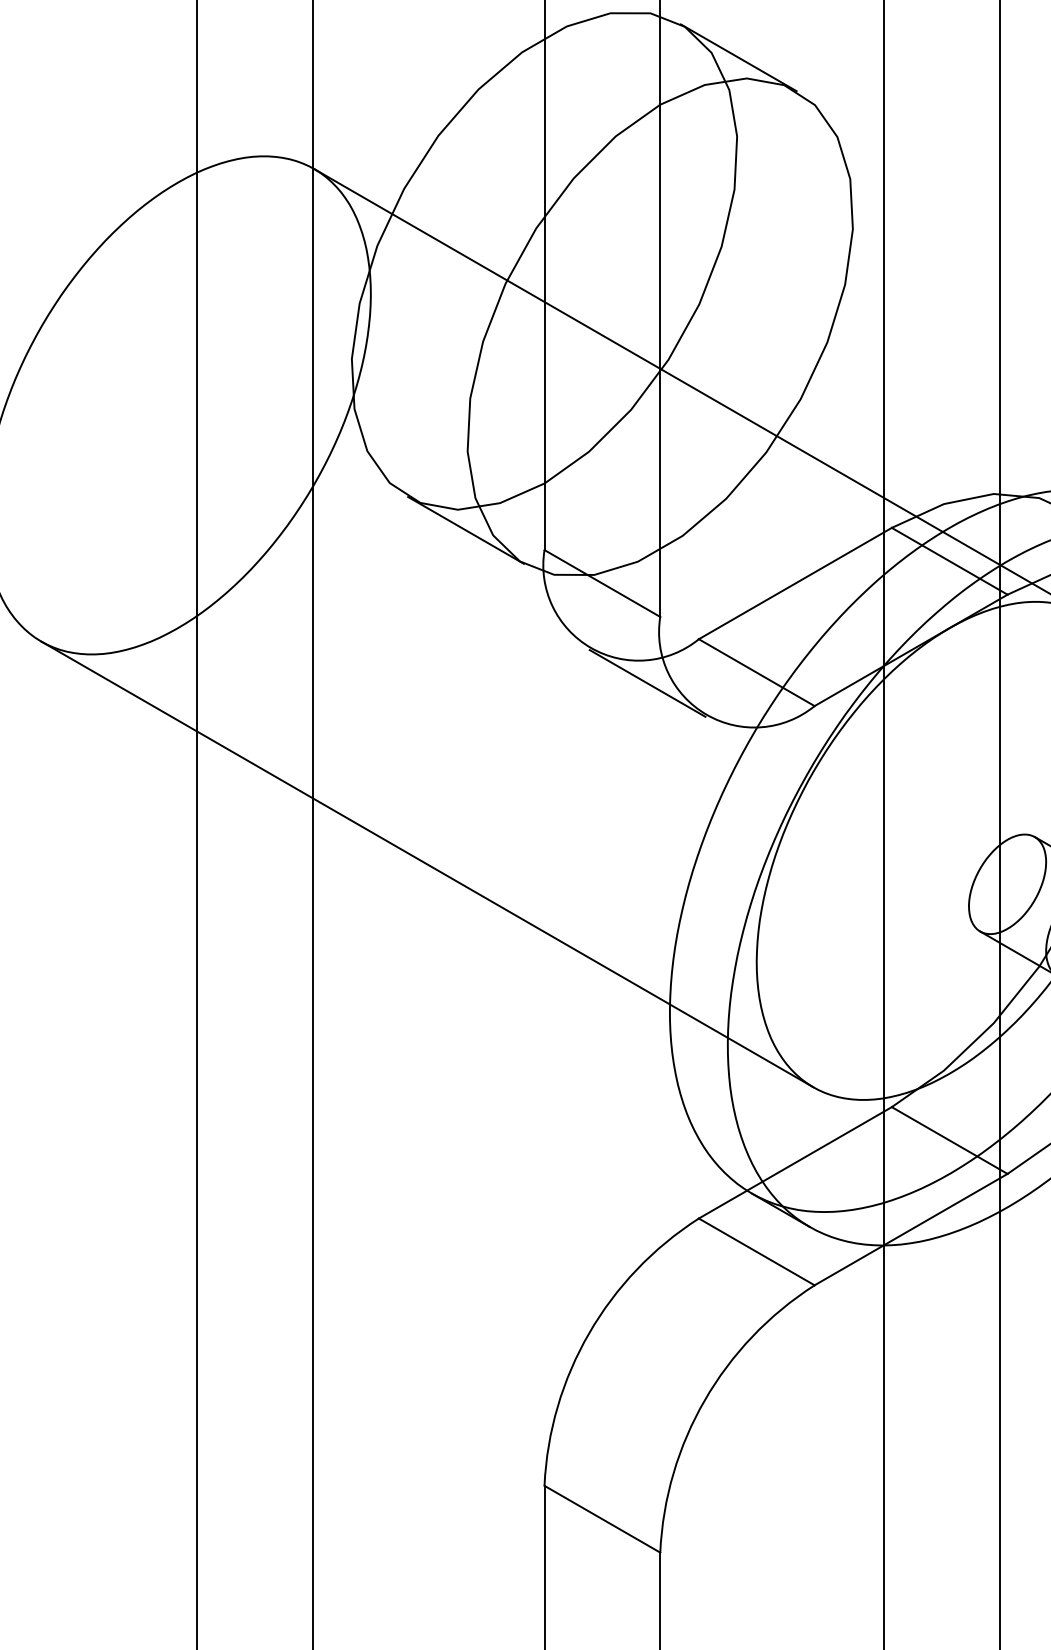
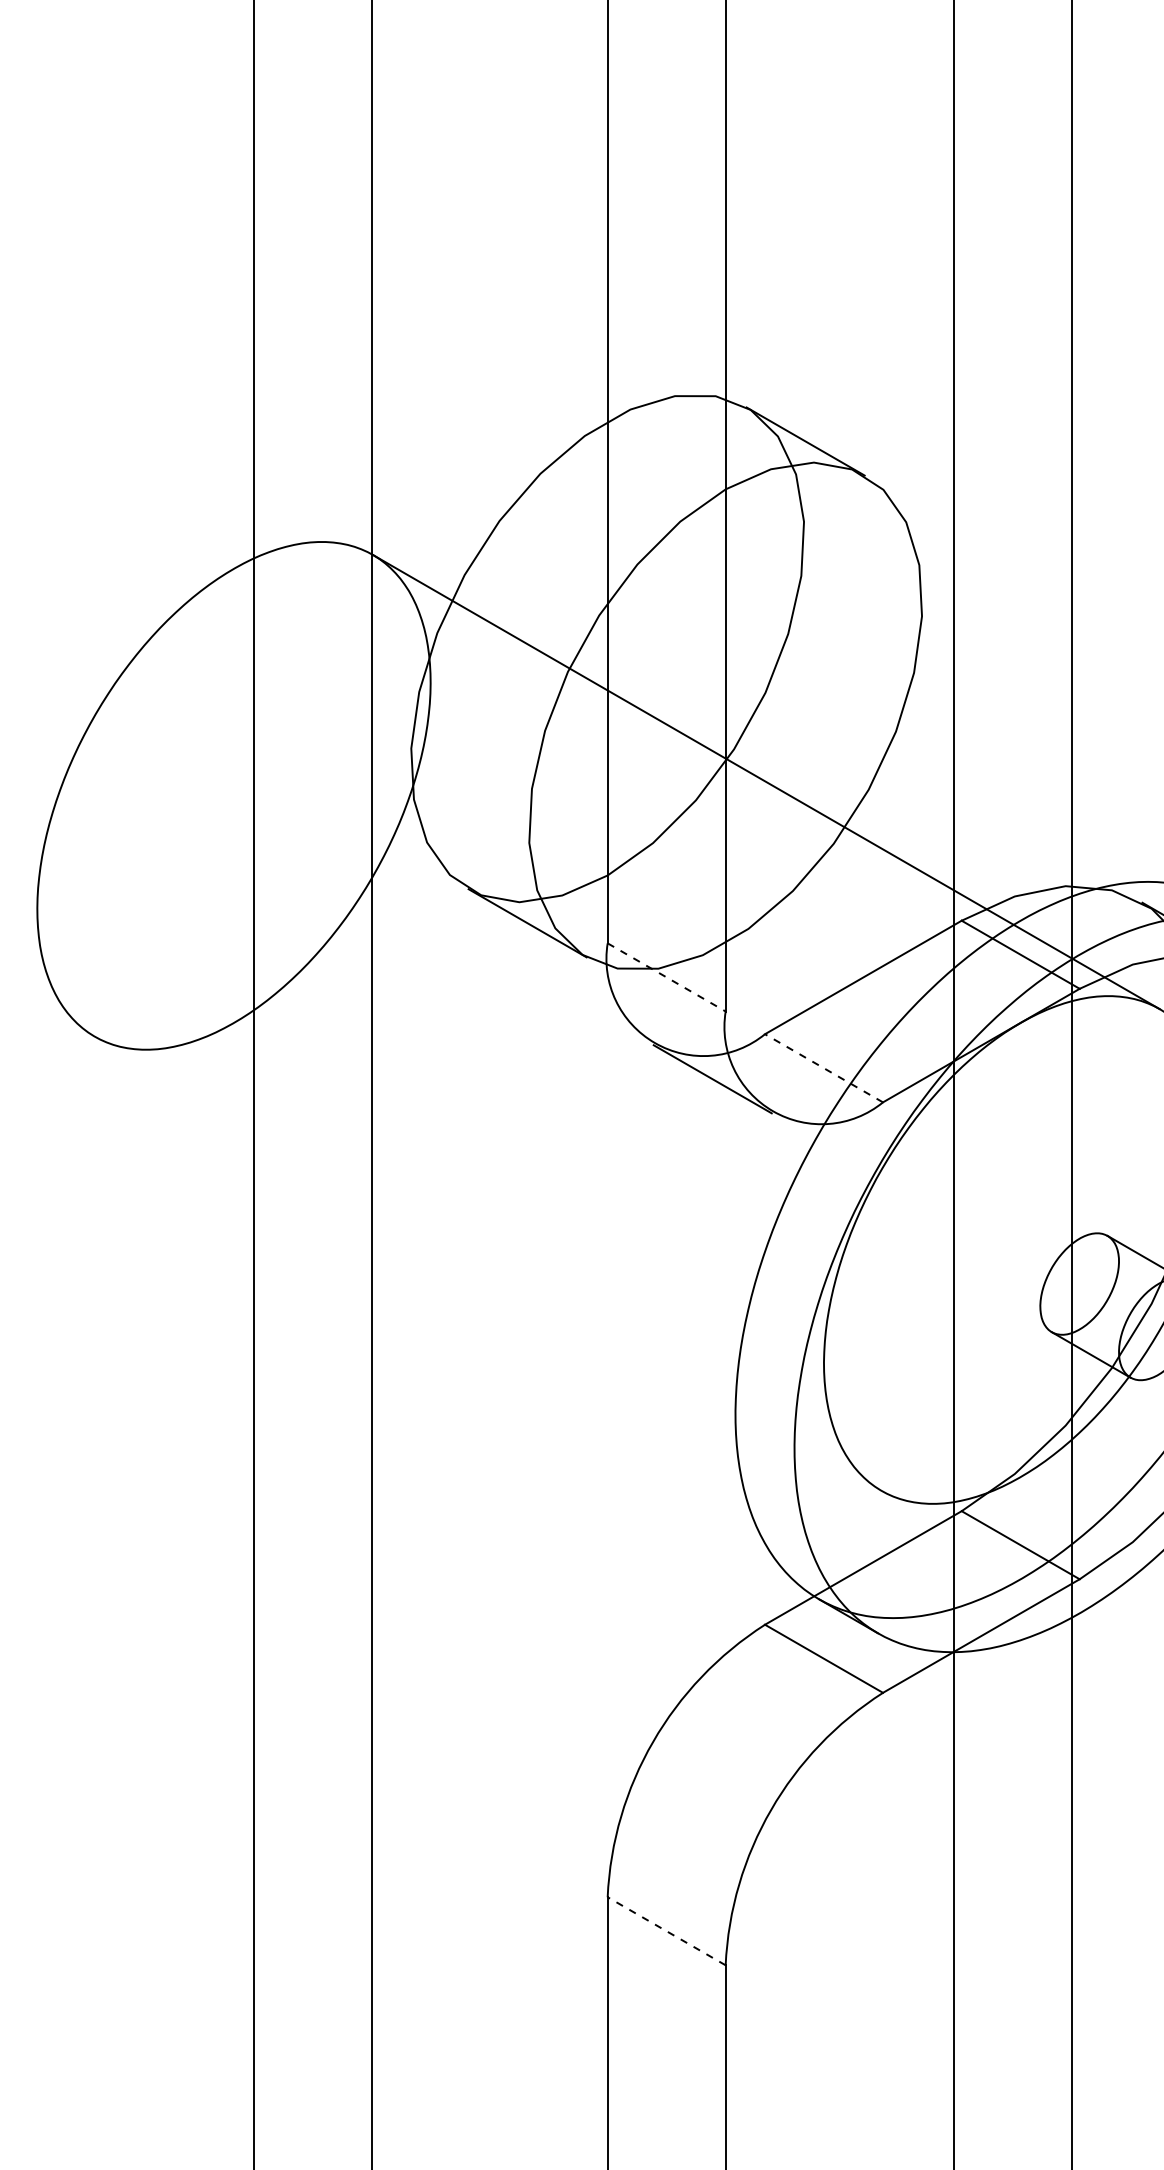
line: (603, 583) -> (667, 977), solid -> dashed
line: (756, 672) -> (823, 1068), solid -> dashed
line: (426, 864) -> (487, 1263), removed
line: (602, 1519) -> (666, 1931), solid -> dashed

